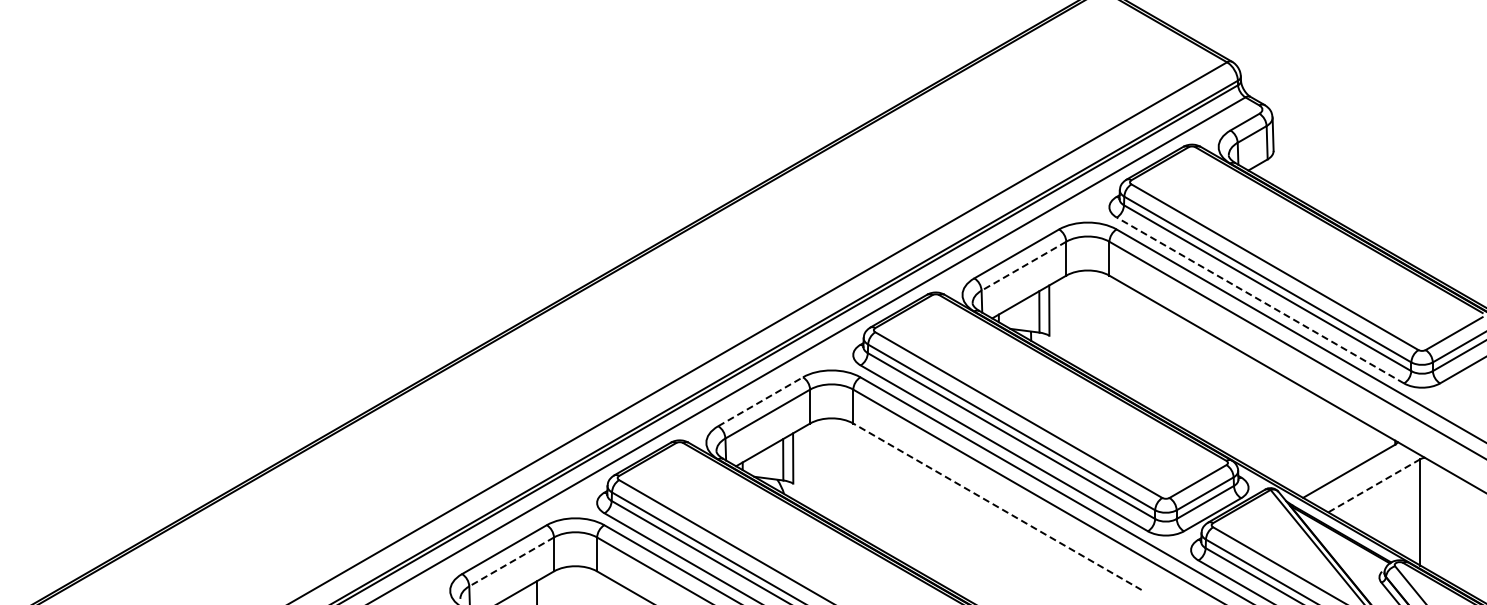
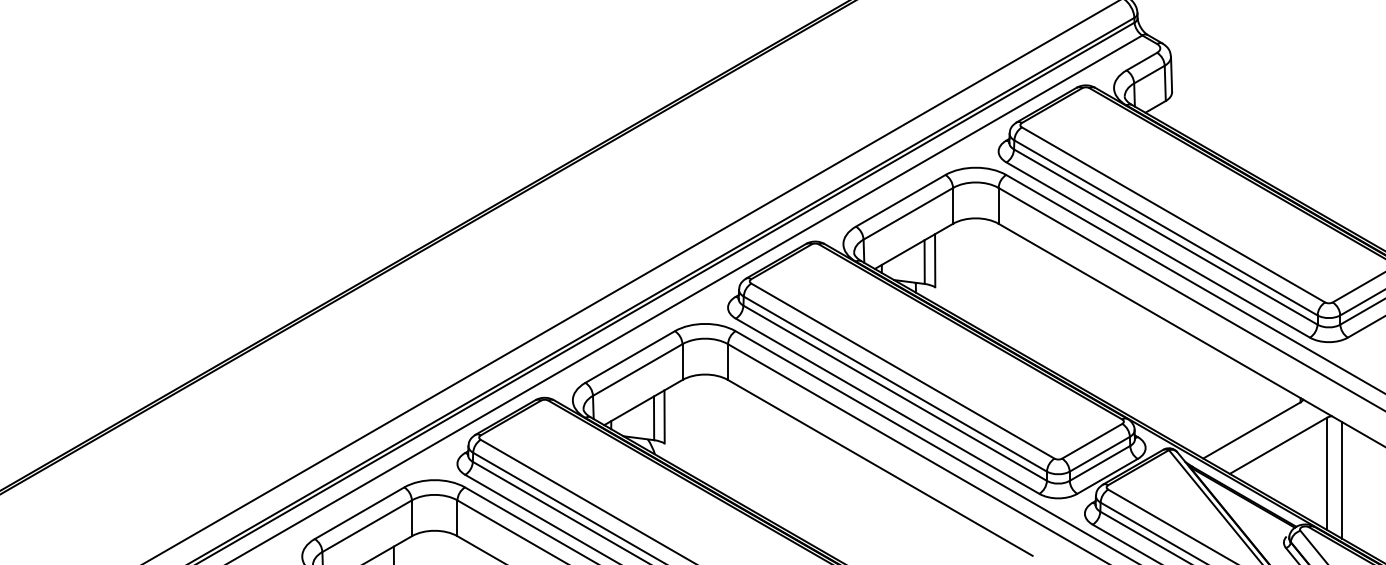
line: (1023, 266) -> (907, 214), dashed -> solid
line: (1260, 300) -> (1158, 250), dashed -> solid
line: (760, 401) -> (630, 356), dashed -> solid
line: (1373, 486) -> (1277, 446), dashed -> solid
line: (997, 506) -> (880, 467), dashed -> solid
line: (1434, 518) -> (1342, 480), added
line: (511, 561) -> (366, 525), dashed -> solid

